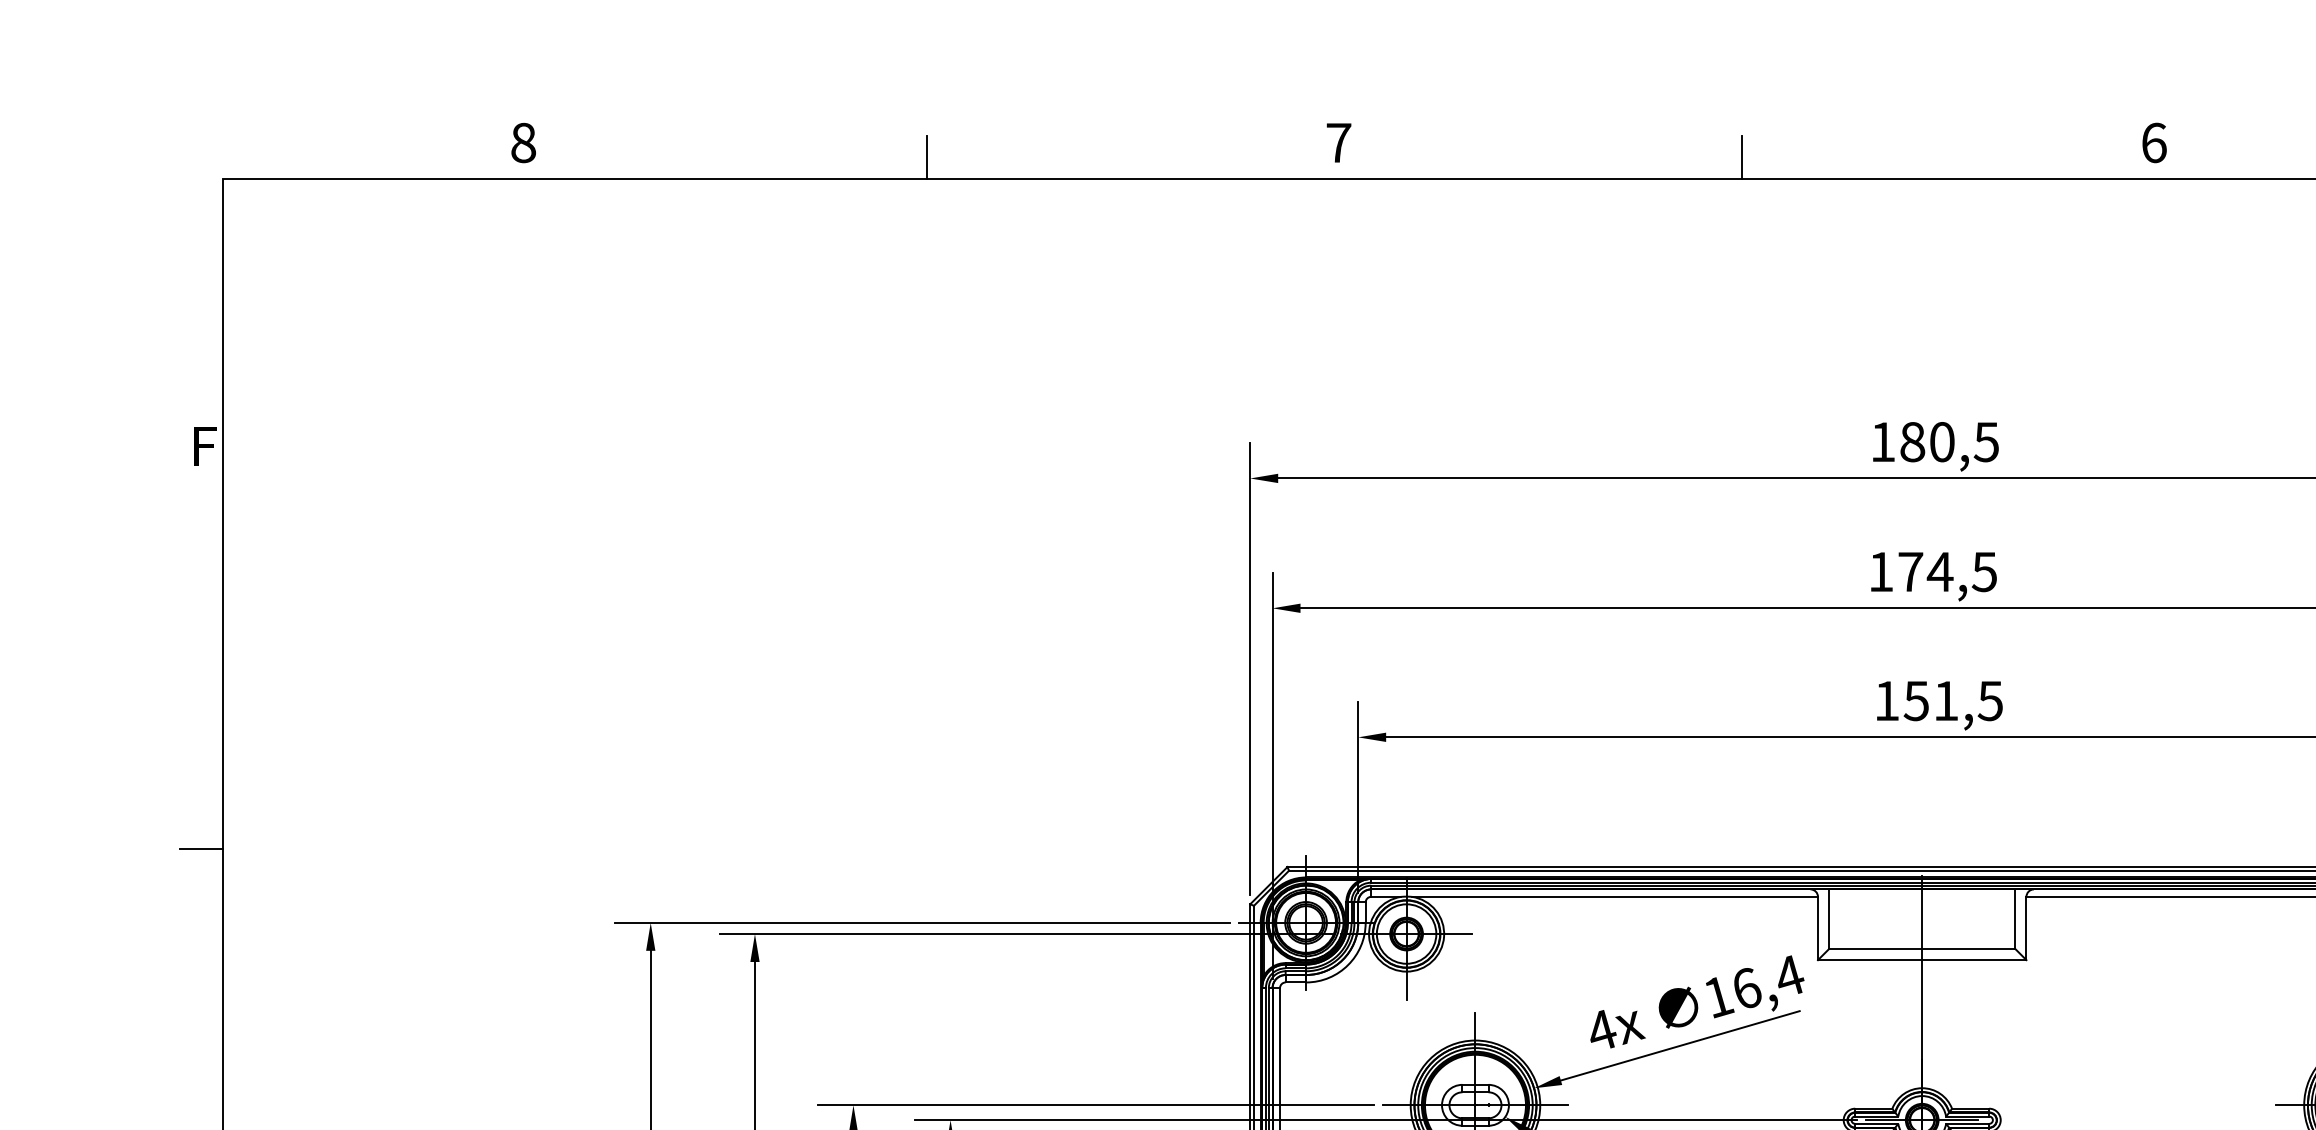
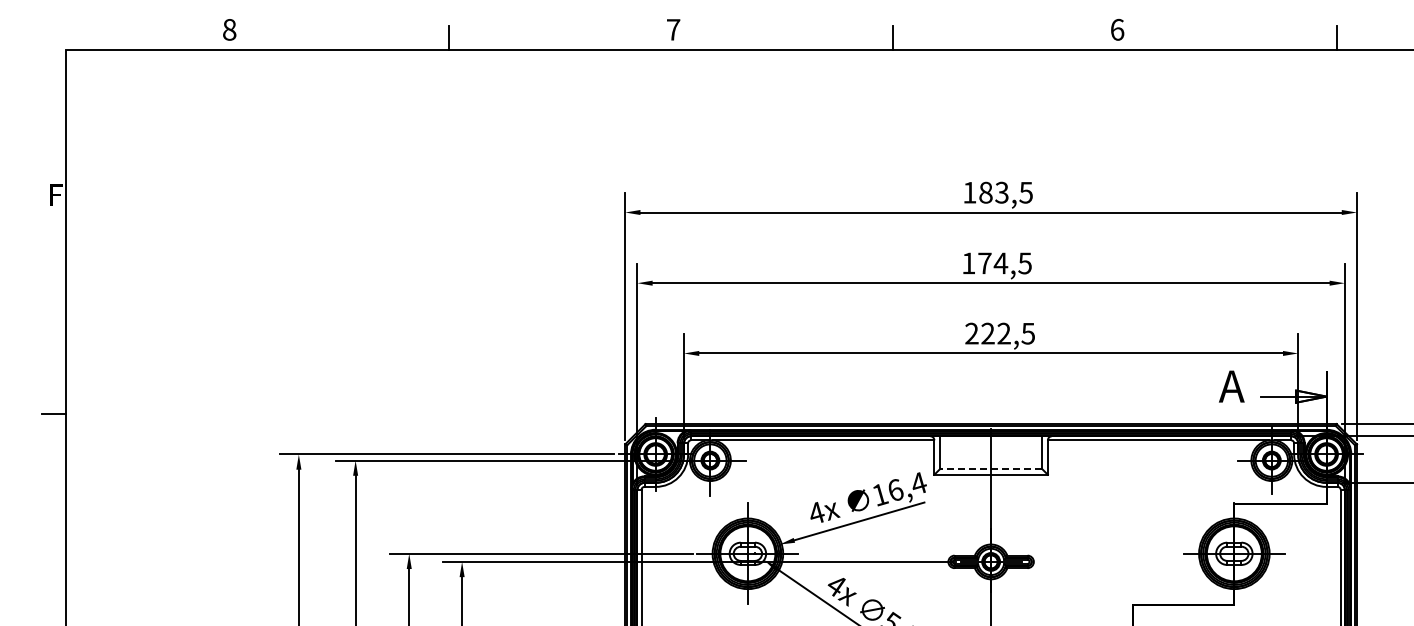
text: (1941, 441) -> (1001, 192), 180,5 -> 183,5
text: (1915, 700) -> (987, 333), 151,5 -> 222,5
line: (1922, 948) -> (991, 468), solid -> dashed

